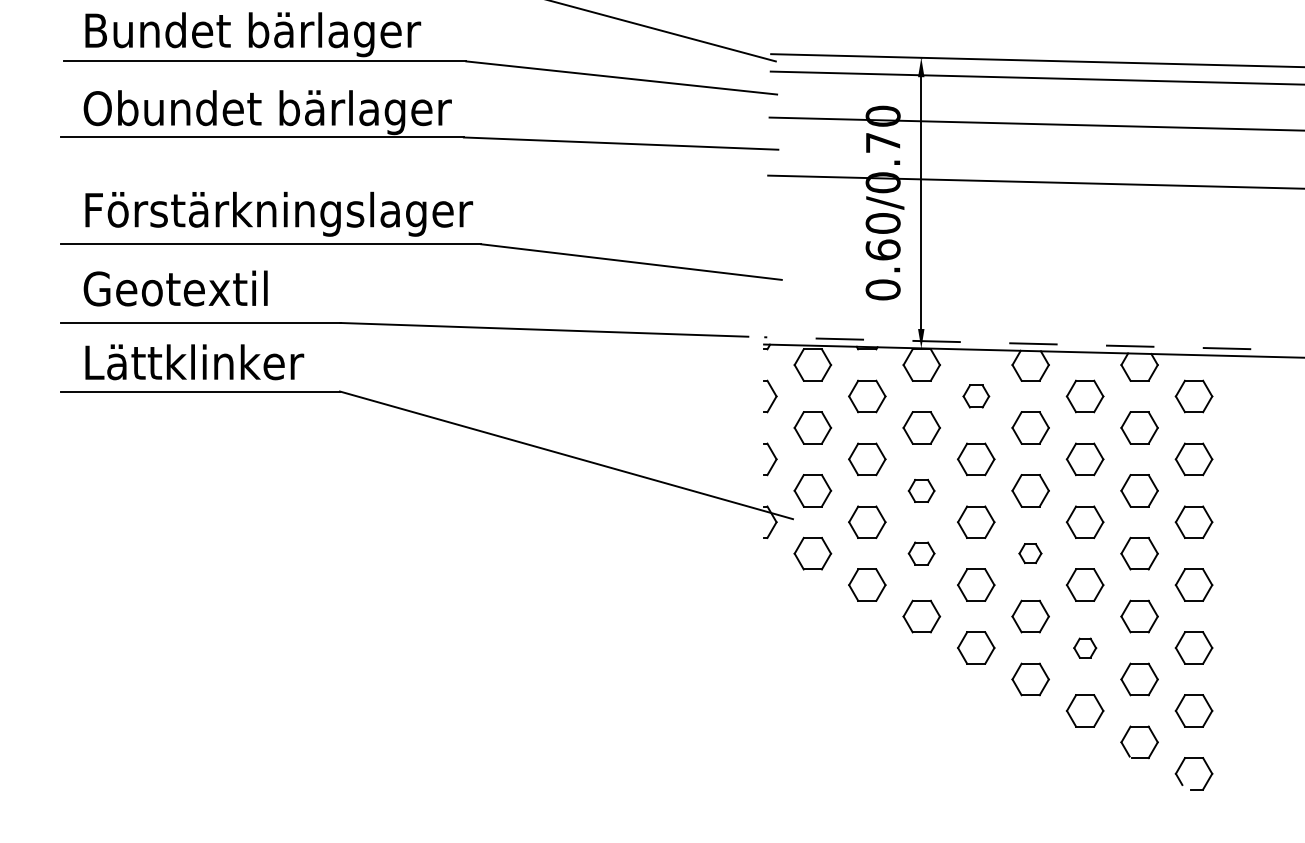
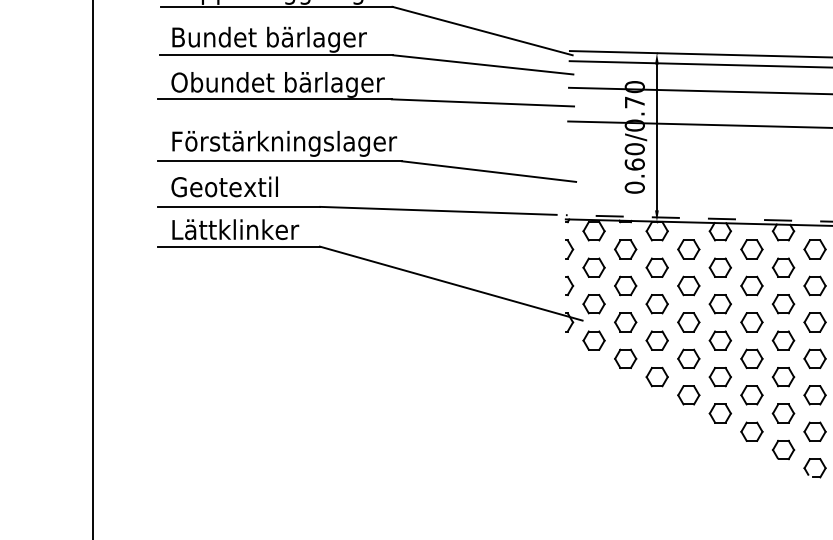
part: (975, 396) -> (688, 249), size x1.43
part: (920, 491) -> (656, 304), size x1.43
part: (920, 553) -> (656, 340), size x1.43
part: (1029, 553) -> (719, 340), size x1.67
part: (1084, 648) -> (751, 395), size x1.67

